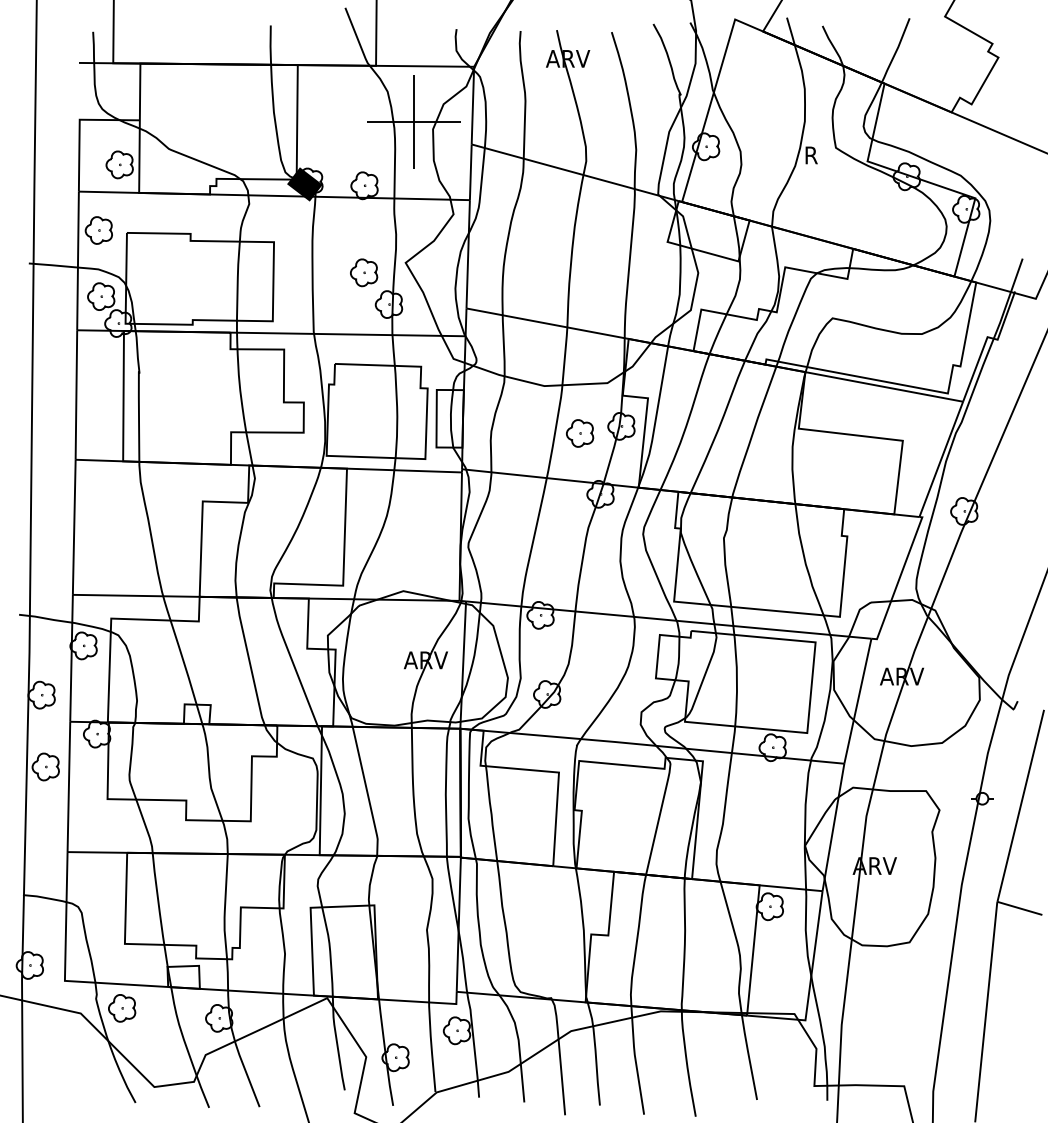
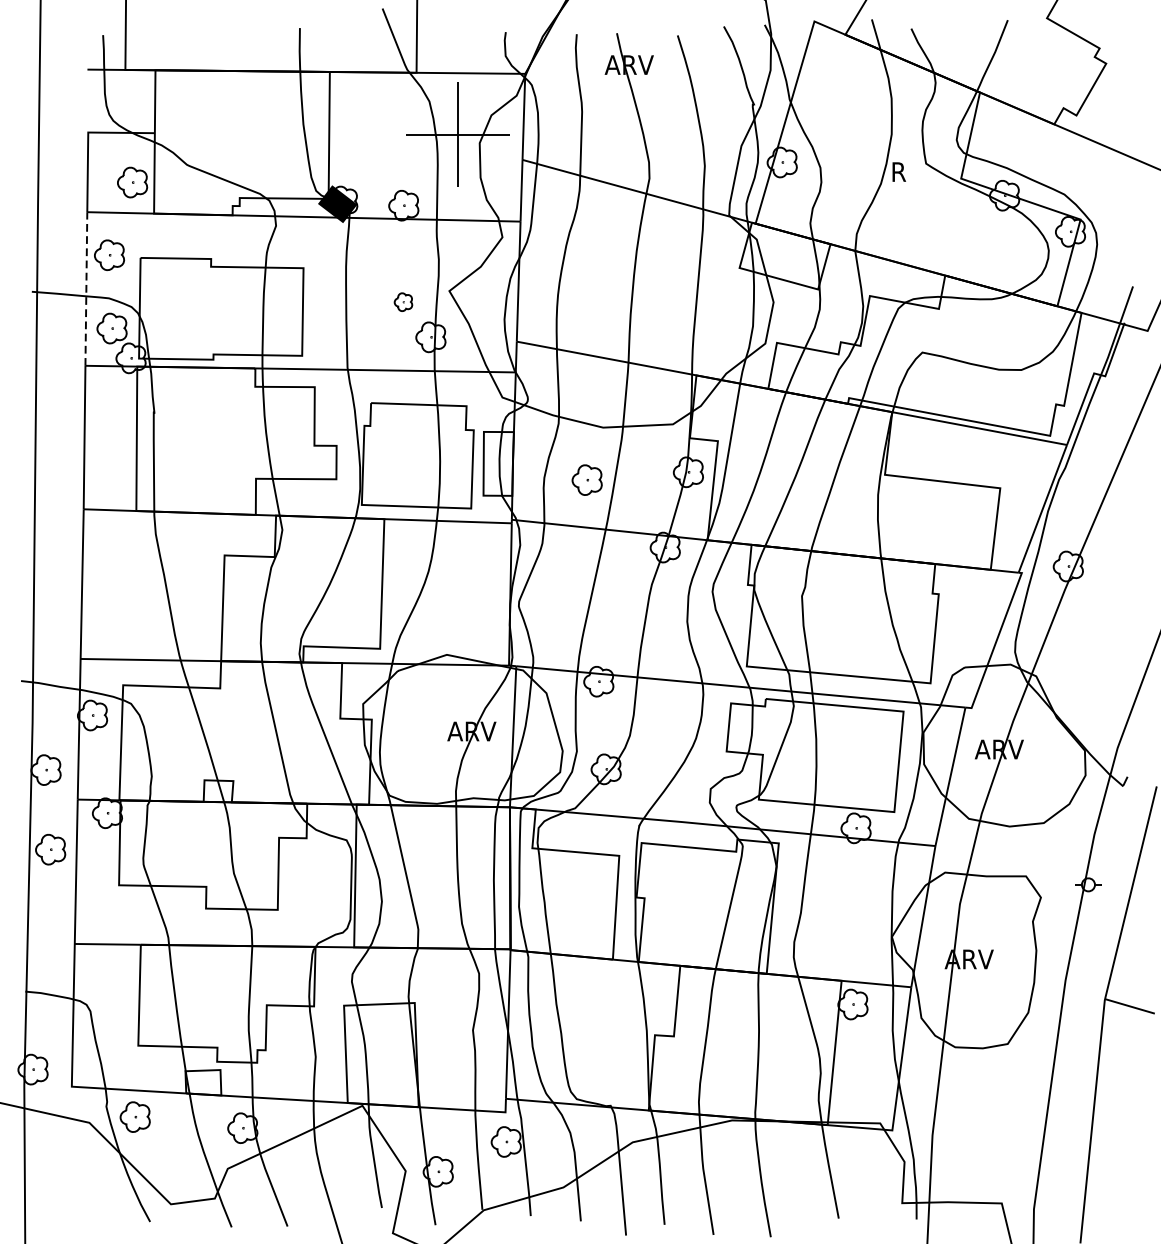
line: (78, 260) -> (86, 288), solid -> dashed
part: (364, 272) -> (403, 301), size x0.6
part: (580, 433) -> (587, 480), moved

